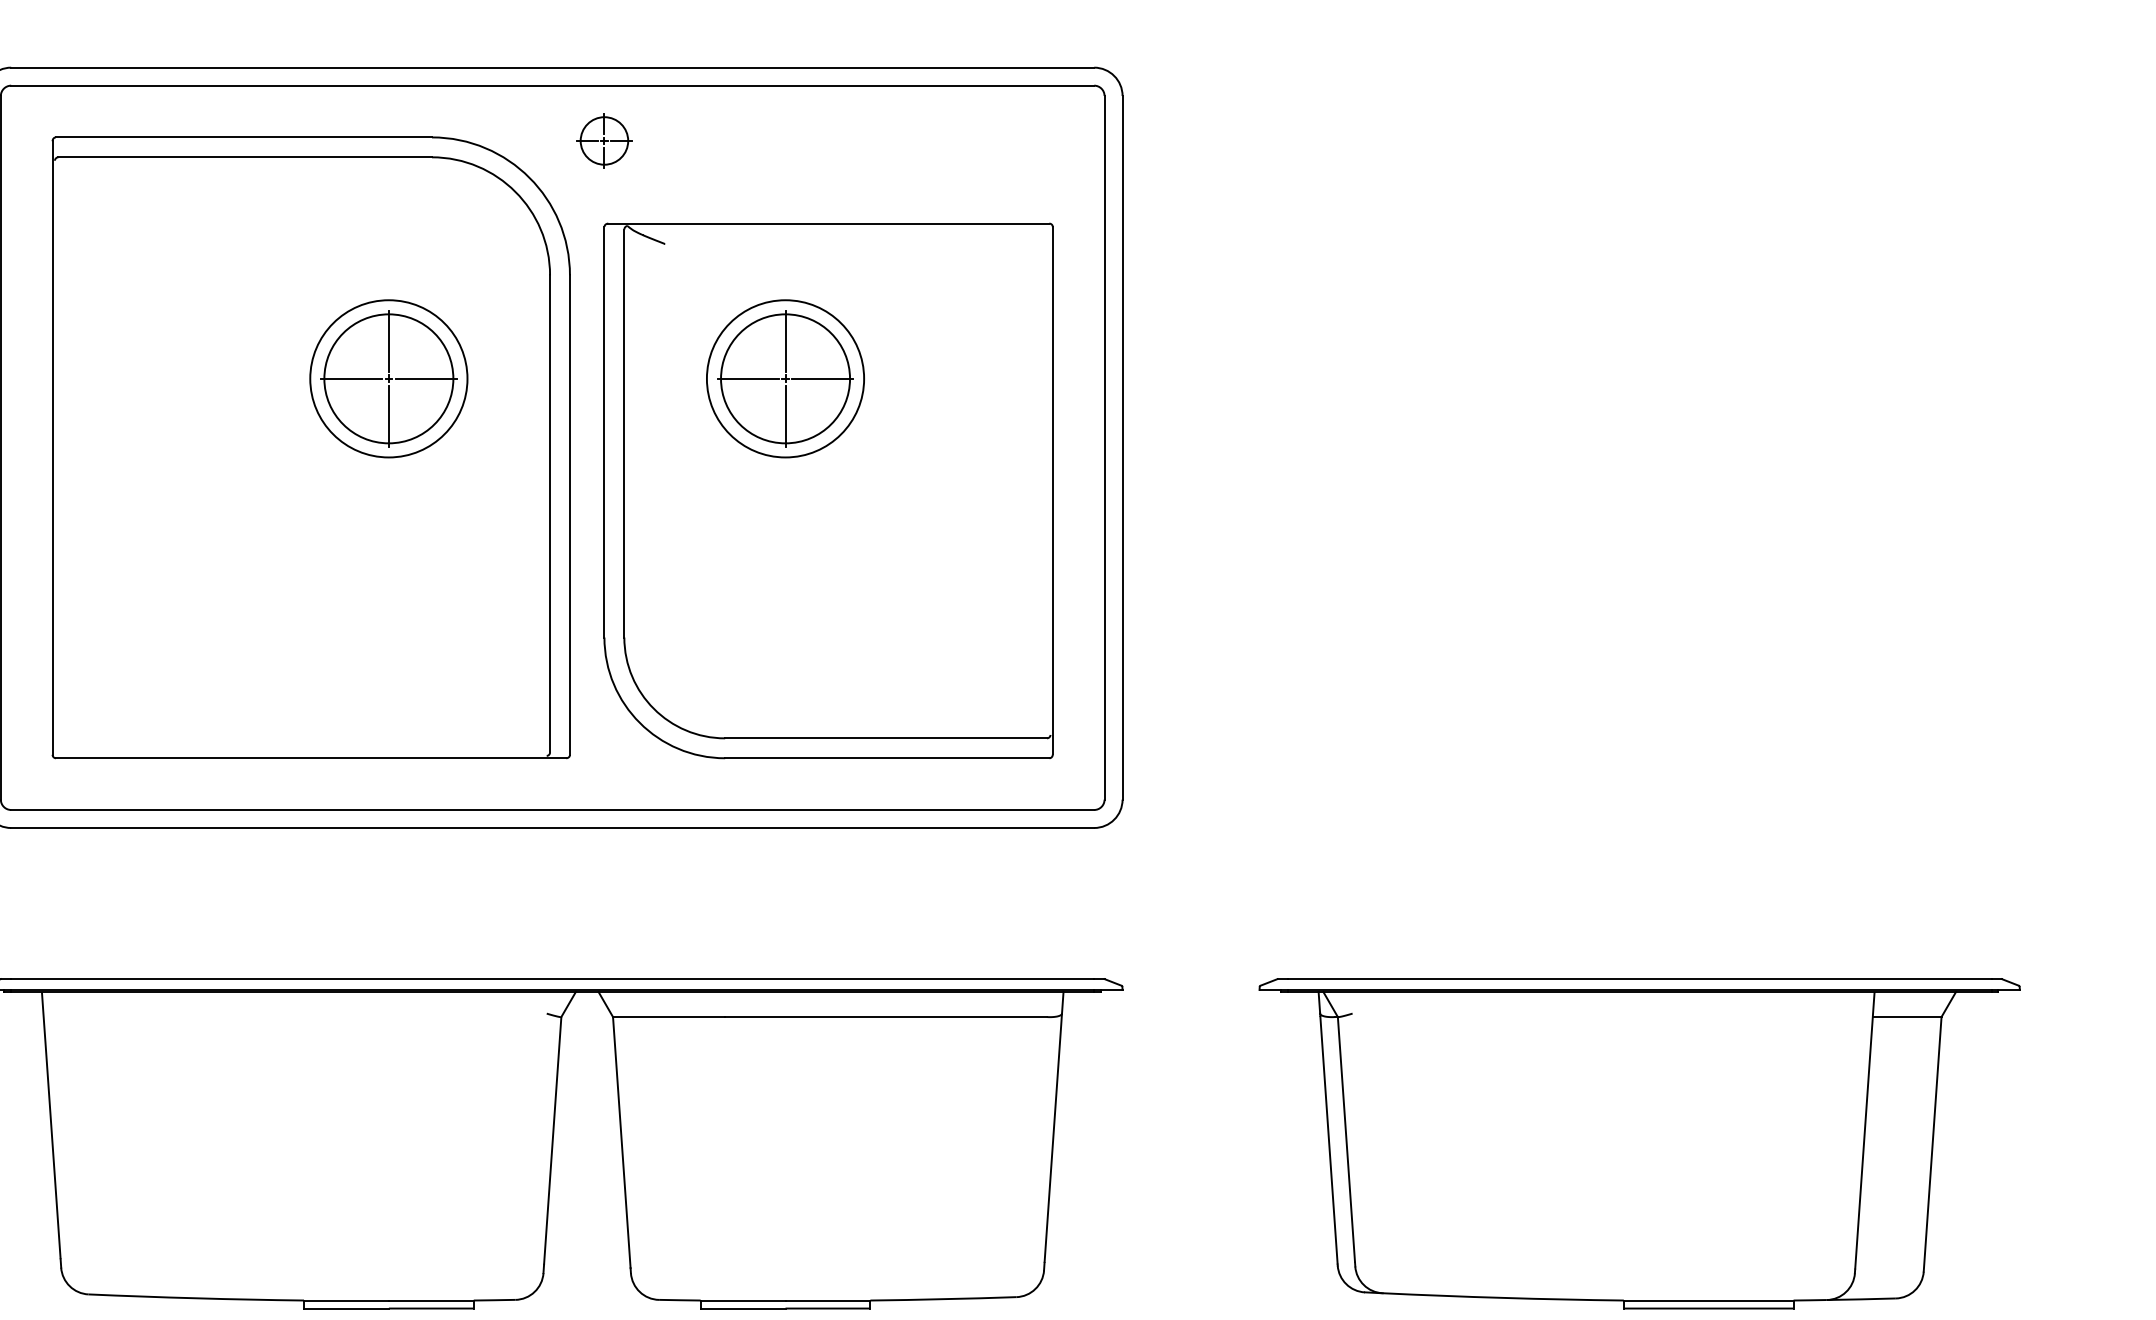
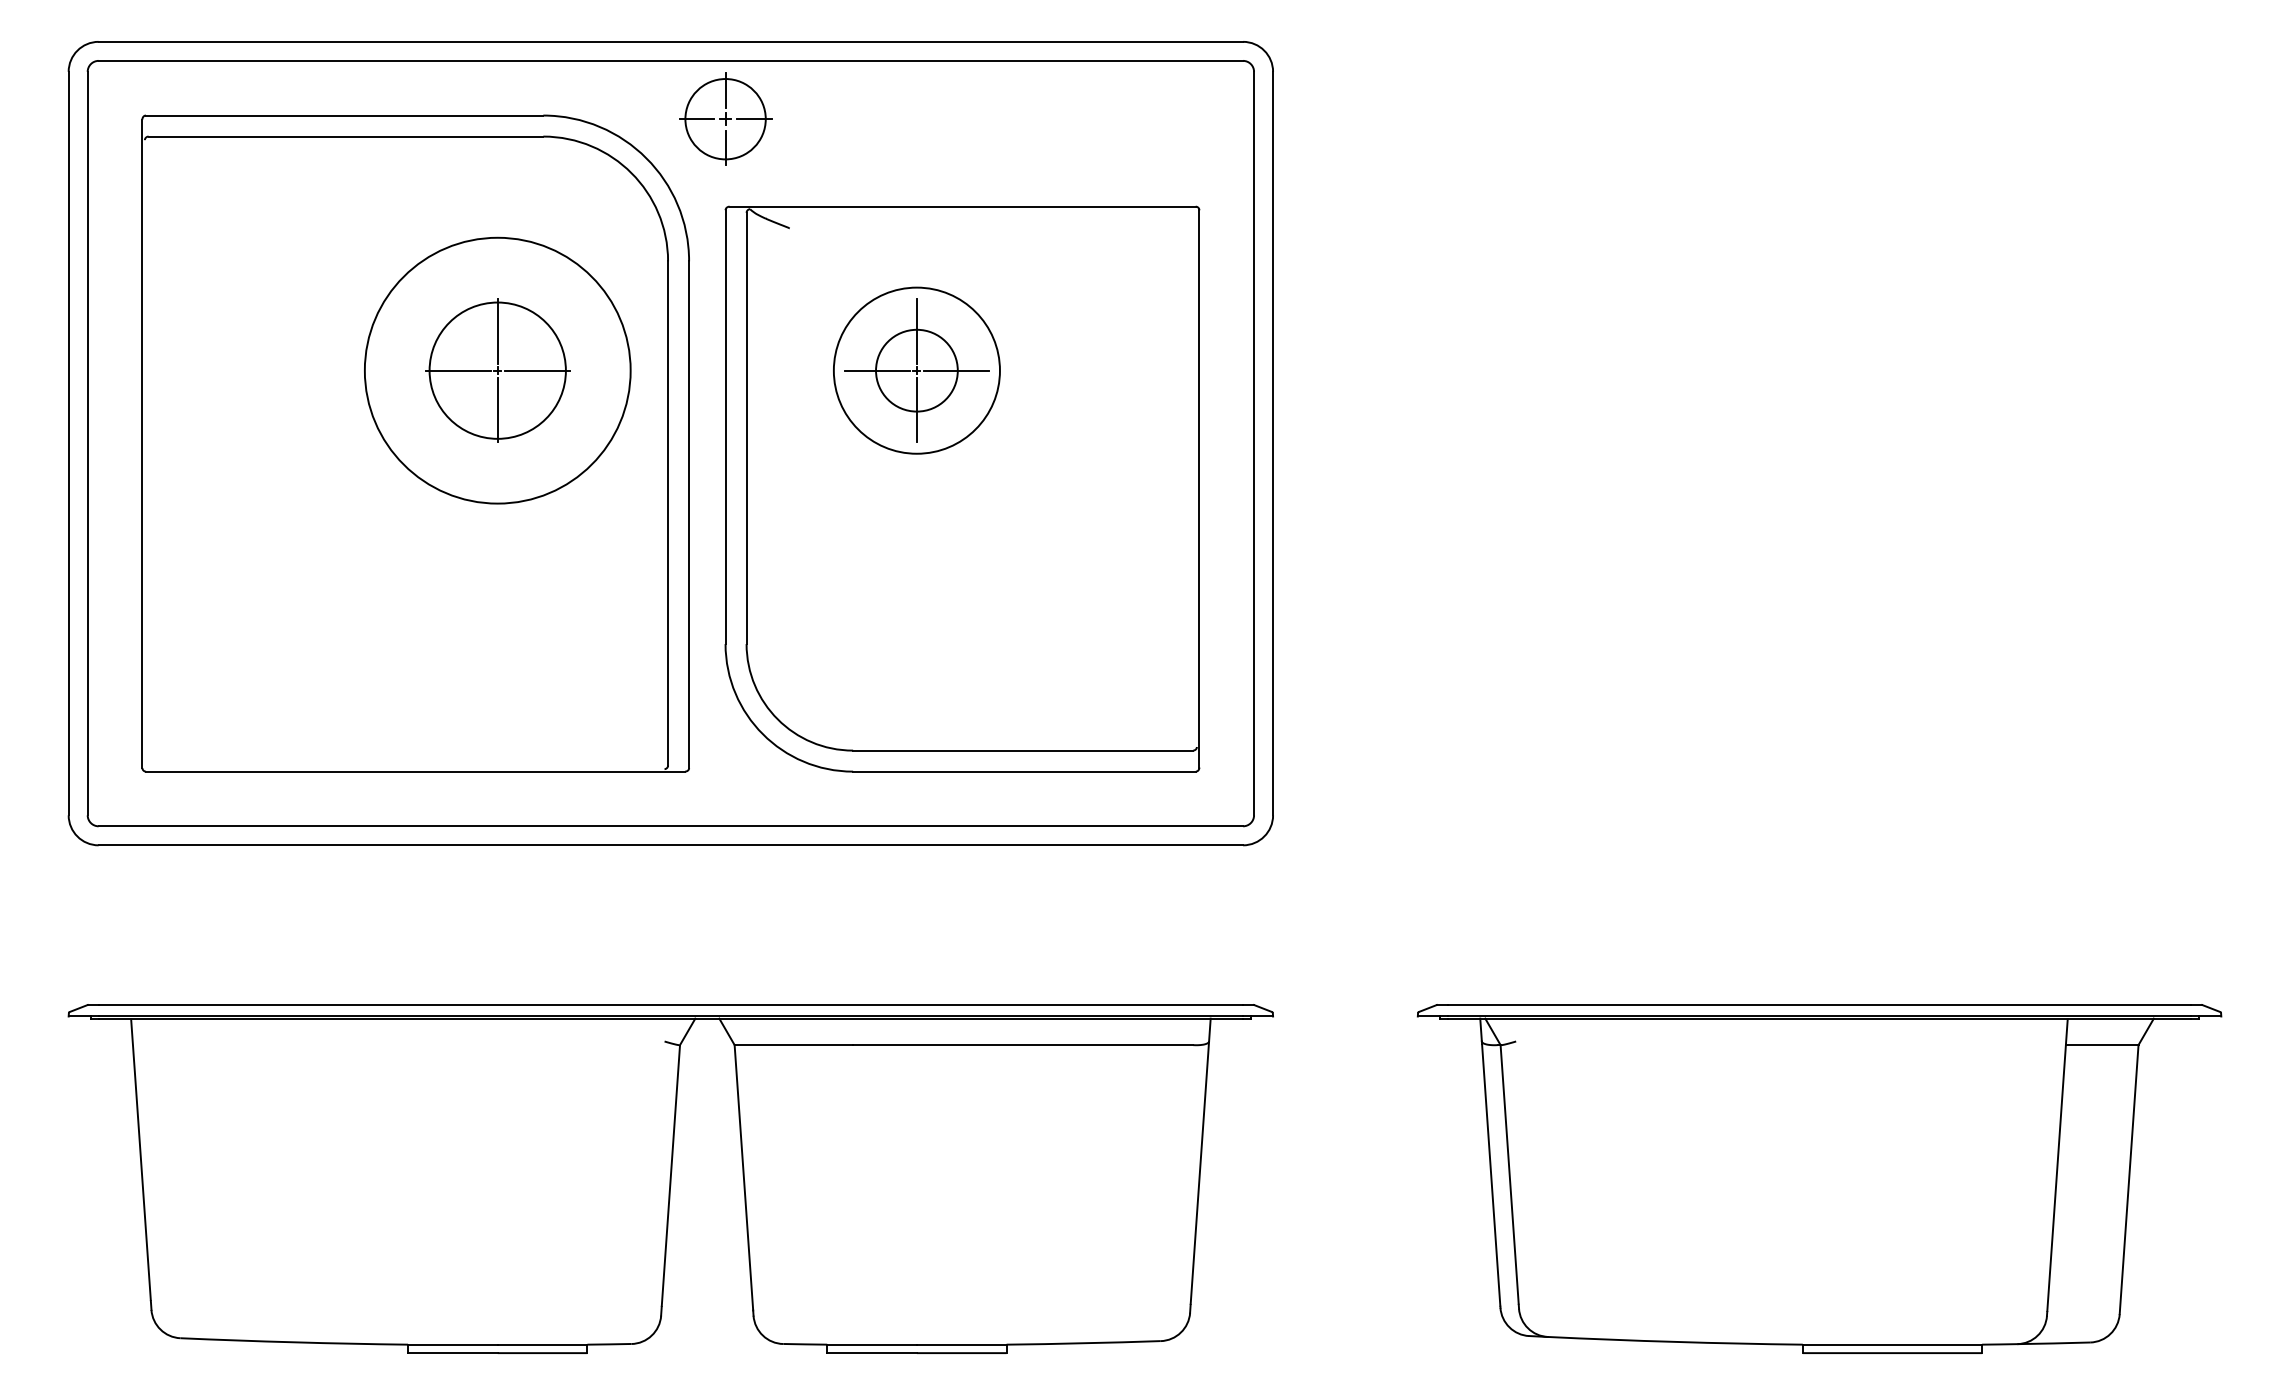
part: (604, 141) -> (725, 119), size x1.6
circle: (388, 378) -> (497, 370), size x1.6
circle: (785, 378) -> (916, 370), size x0.6

